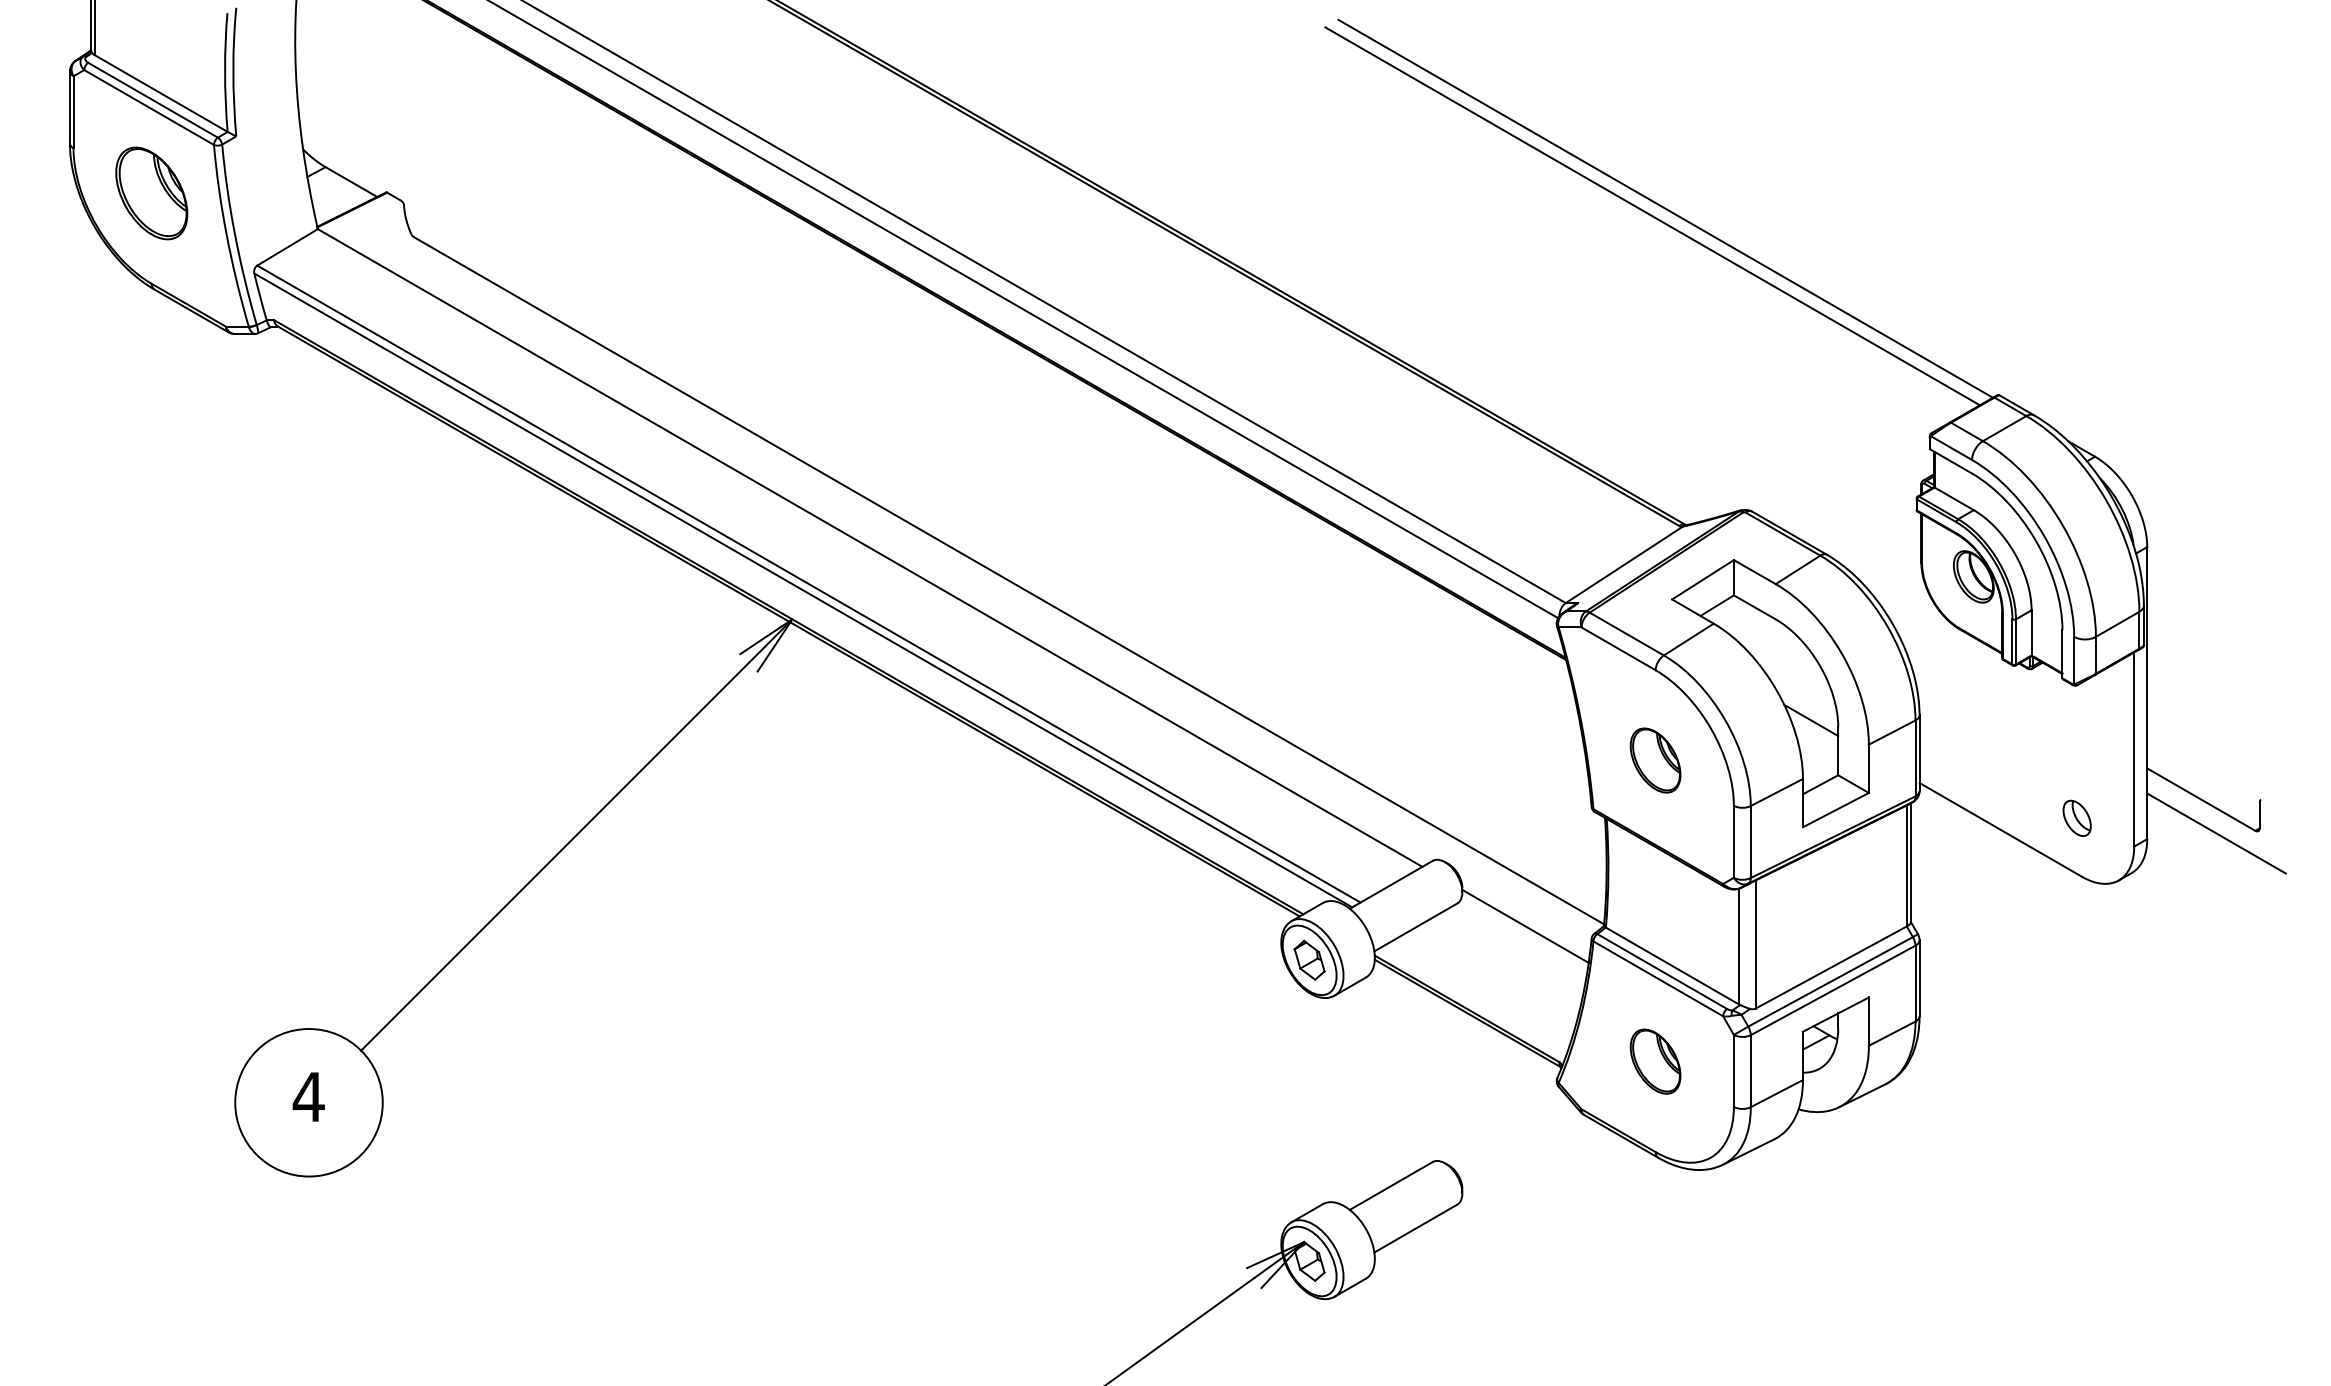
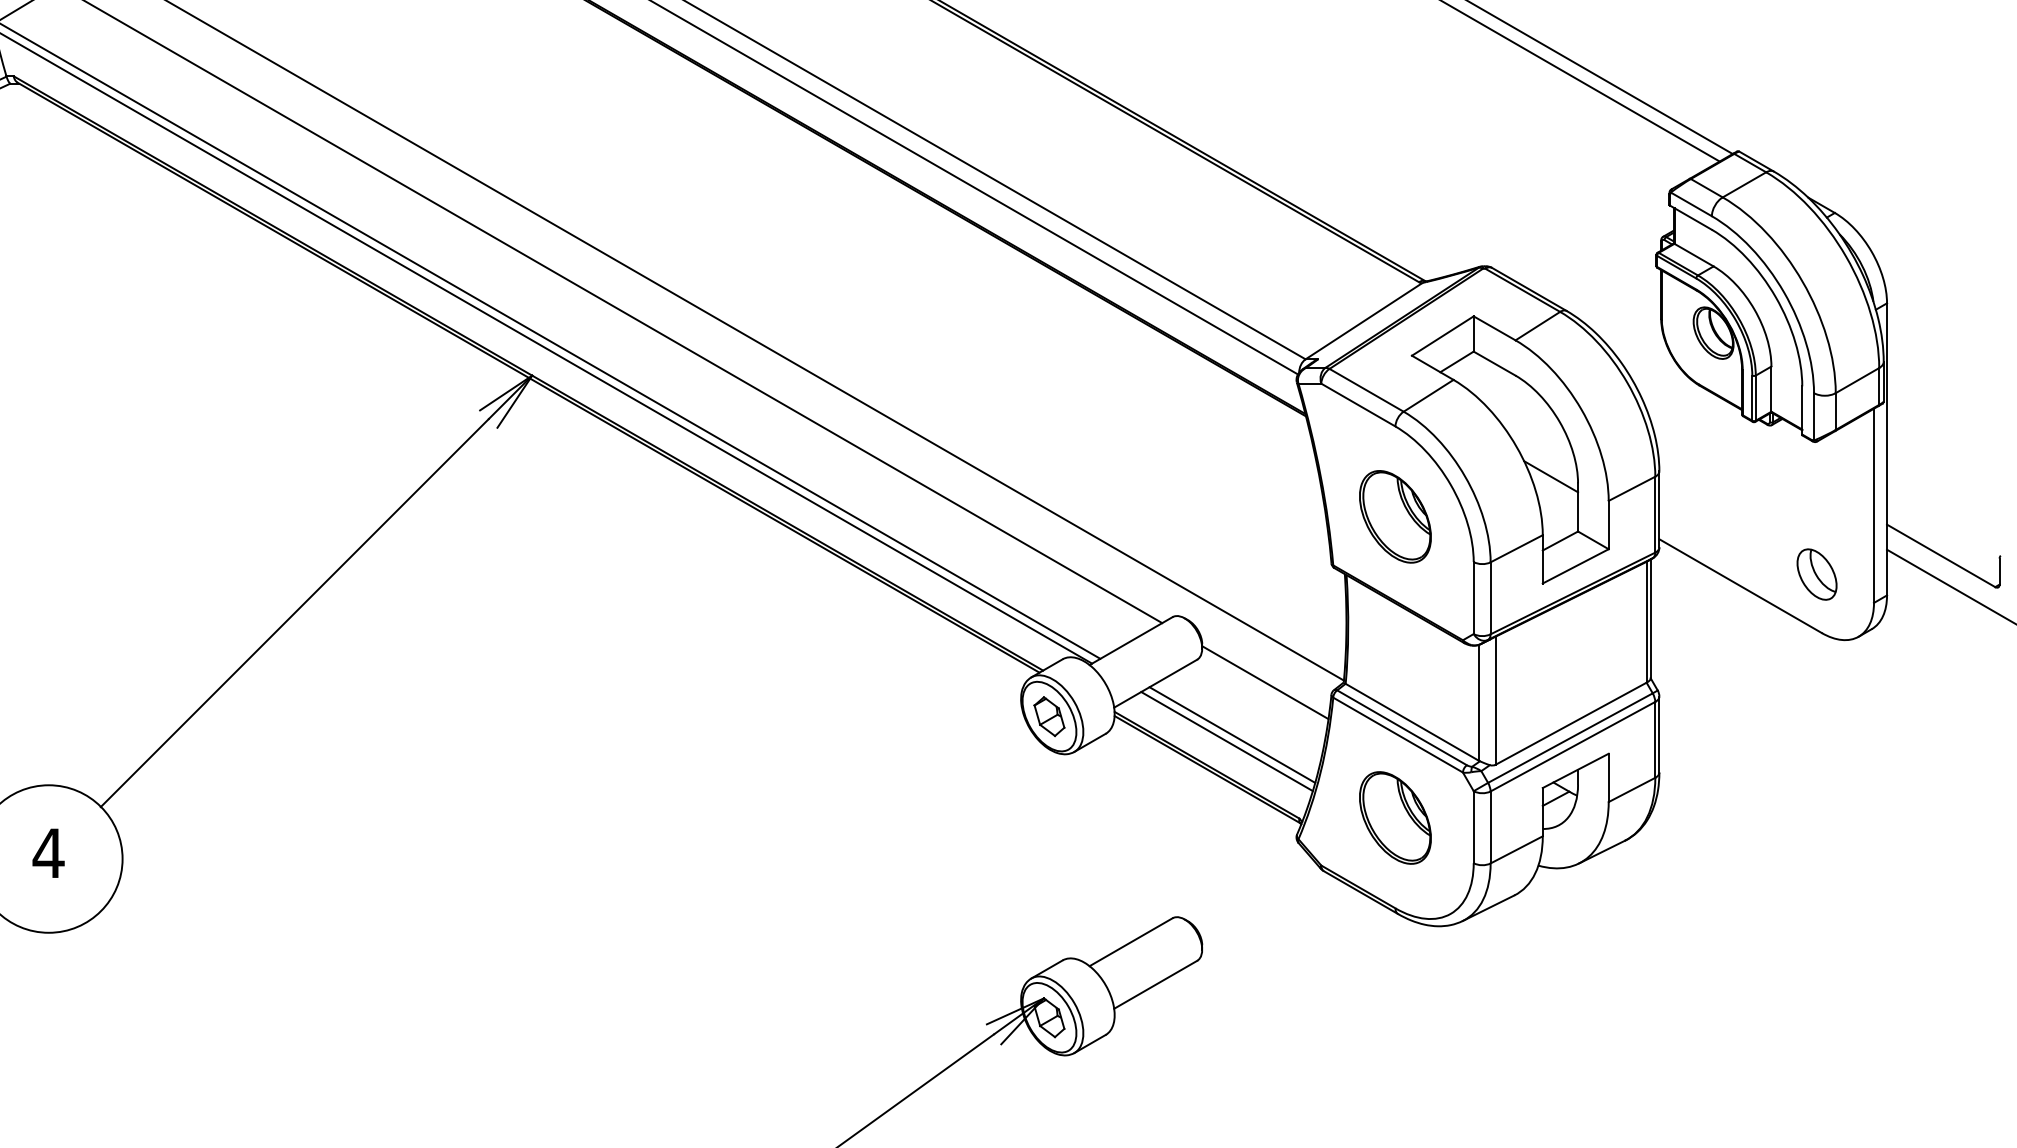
part: (1655, 760) -> (1395, 516), size x1.43
part: (2076, 818) -> (1816, 574), size x1.43
line: (1492, 978) -> (1232, 734), added
line: (1487, 984) -> (1227, 740), added
part: (1655, 1061) -> (1395, 817), size x1.43

